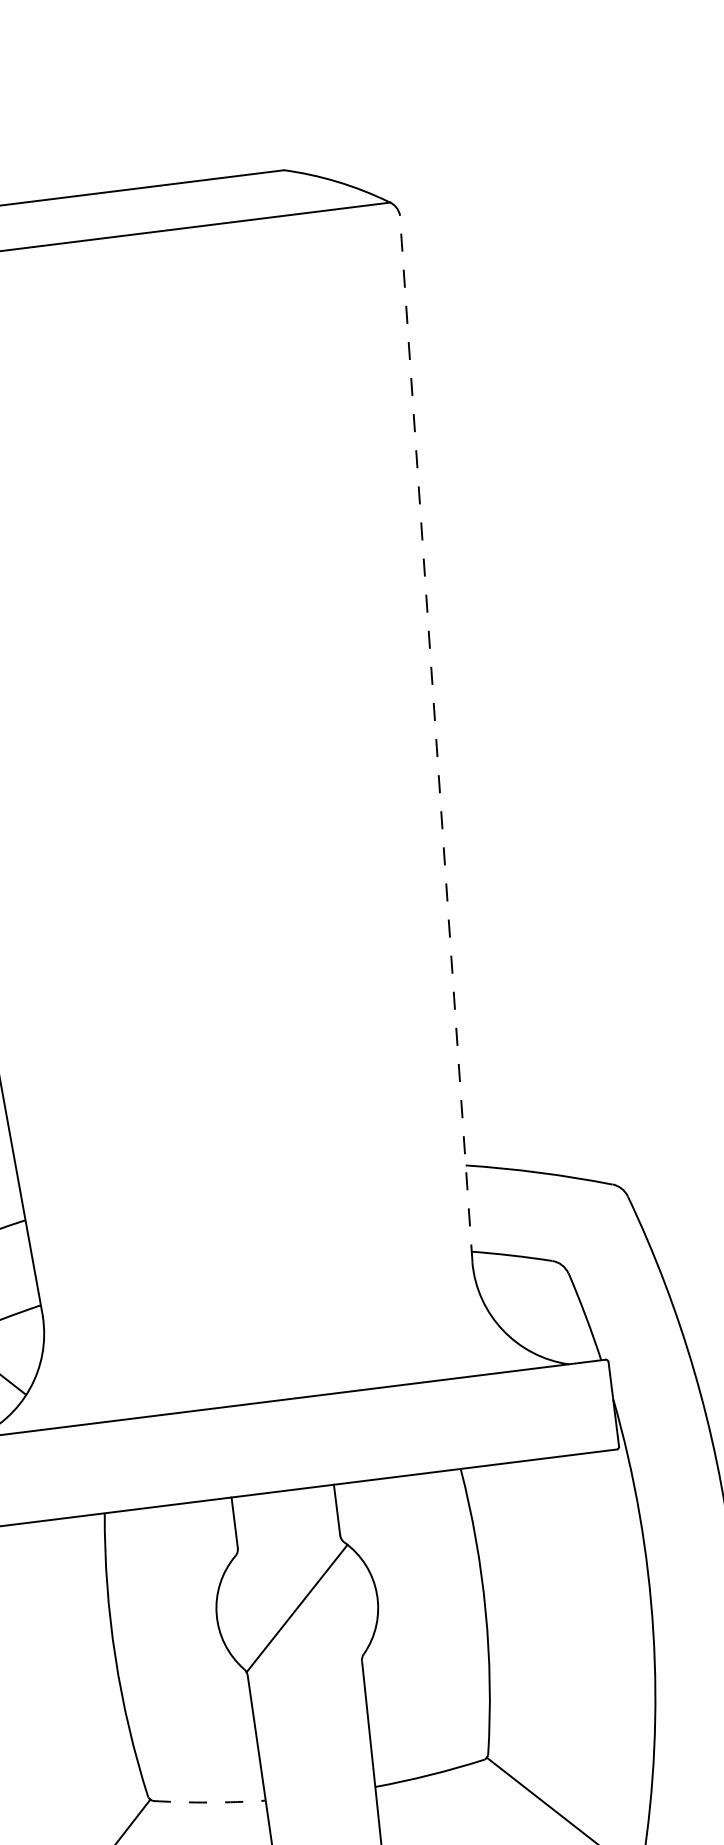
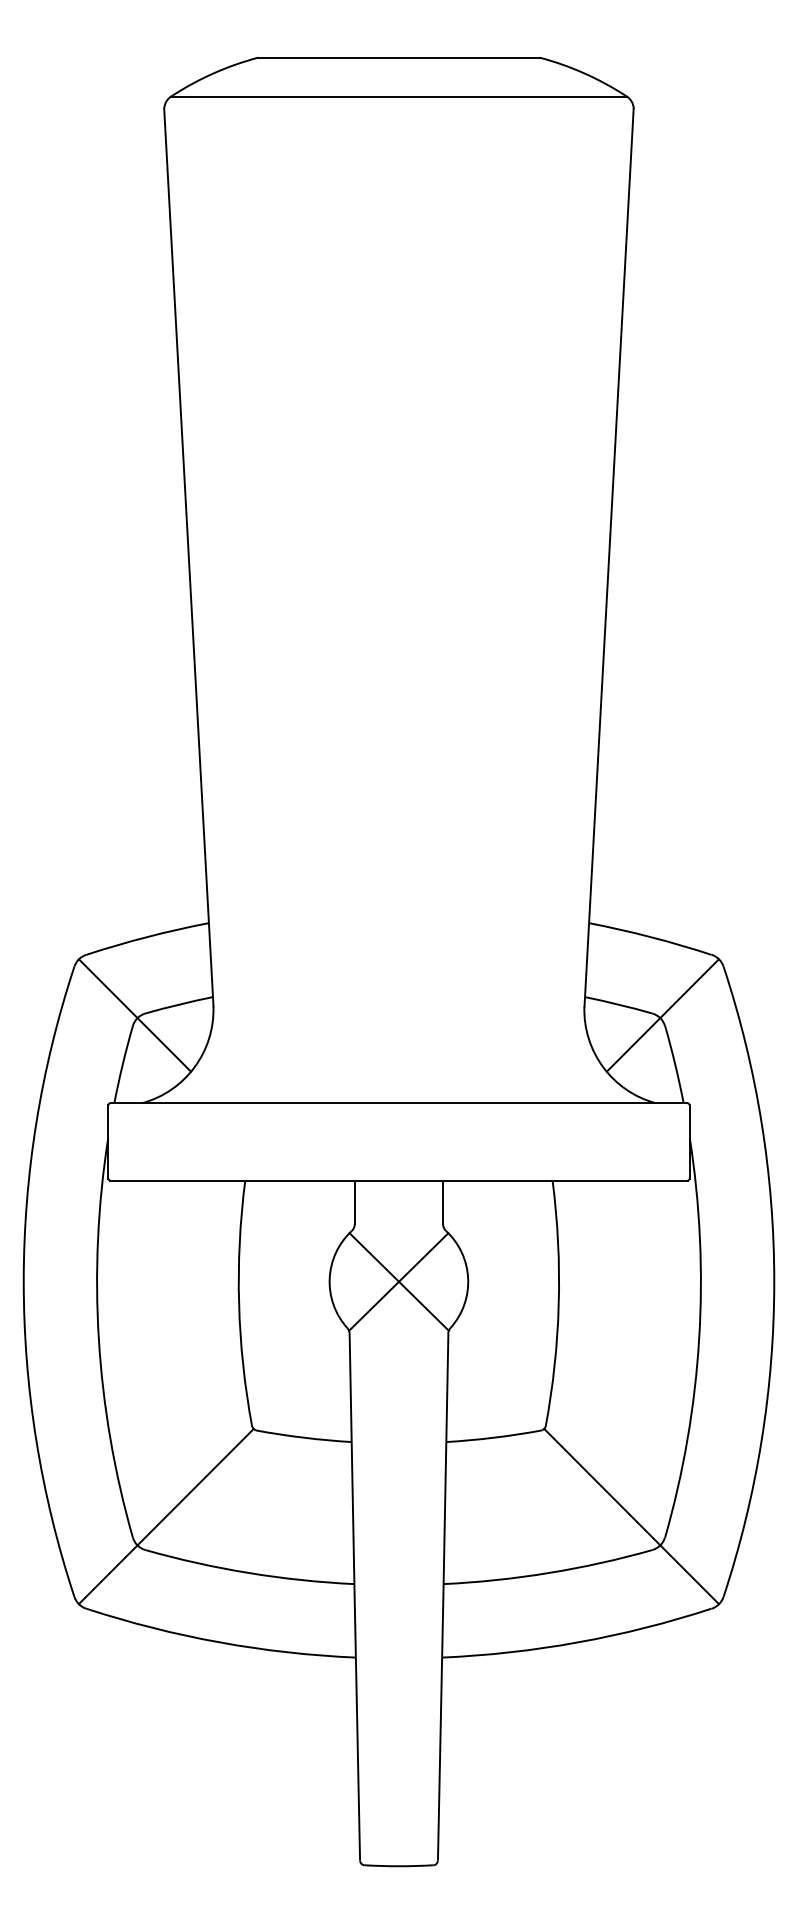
line: (436, 739) -> (609, 557), dashed -> solid
line: (564, 1261) -> (662, 1015), added
line: (296, 1607) -> (398, 1281), added
arc: (209, 1802) -> (303, 1437), dashed -> solid

